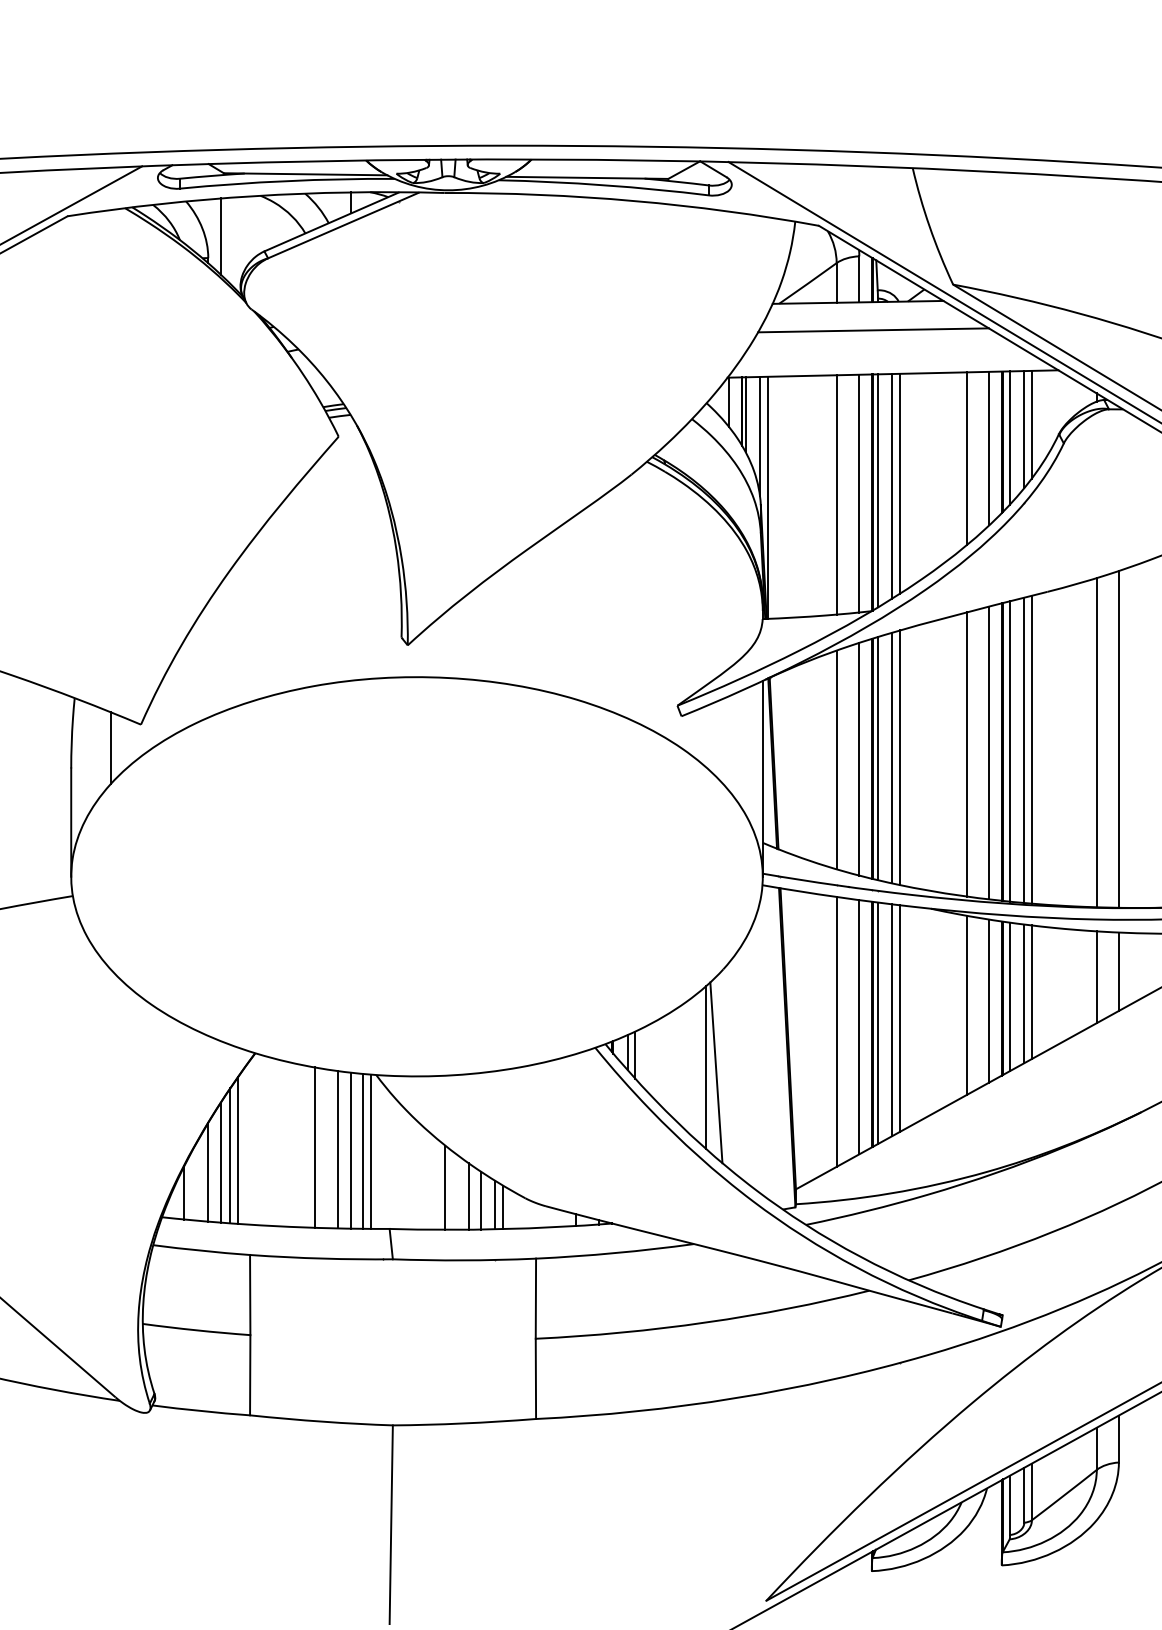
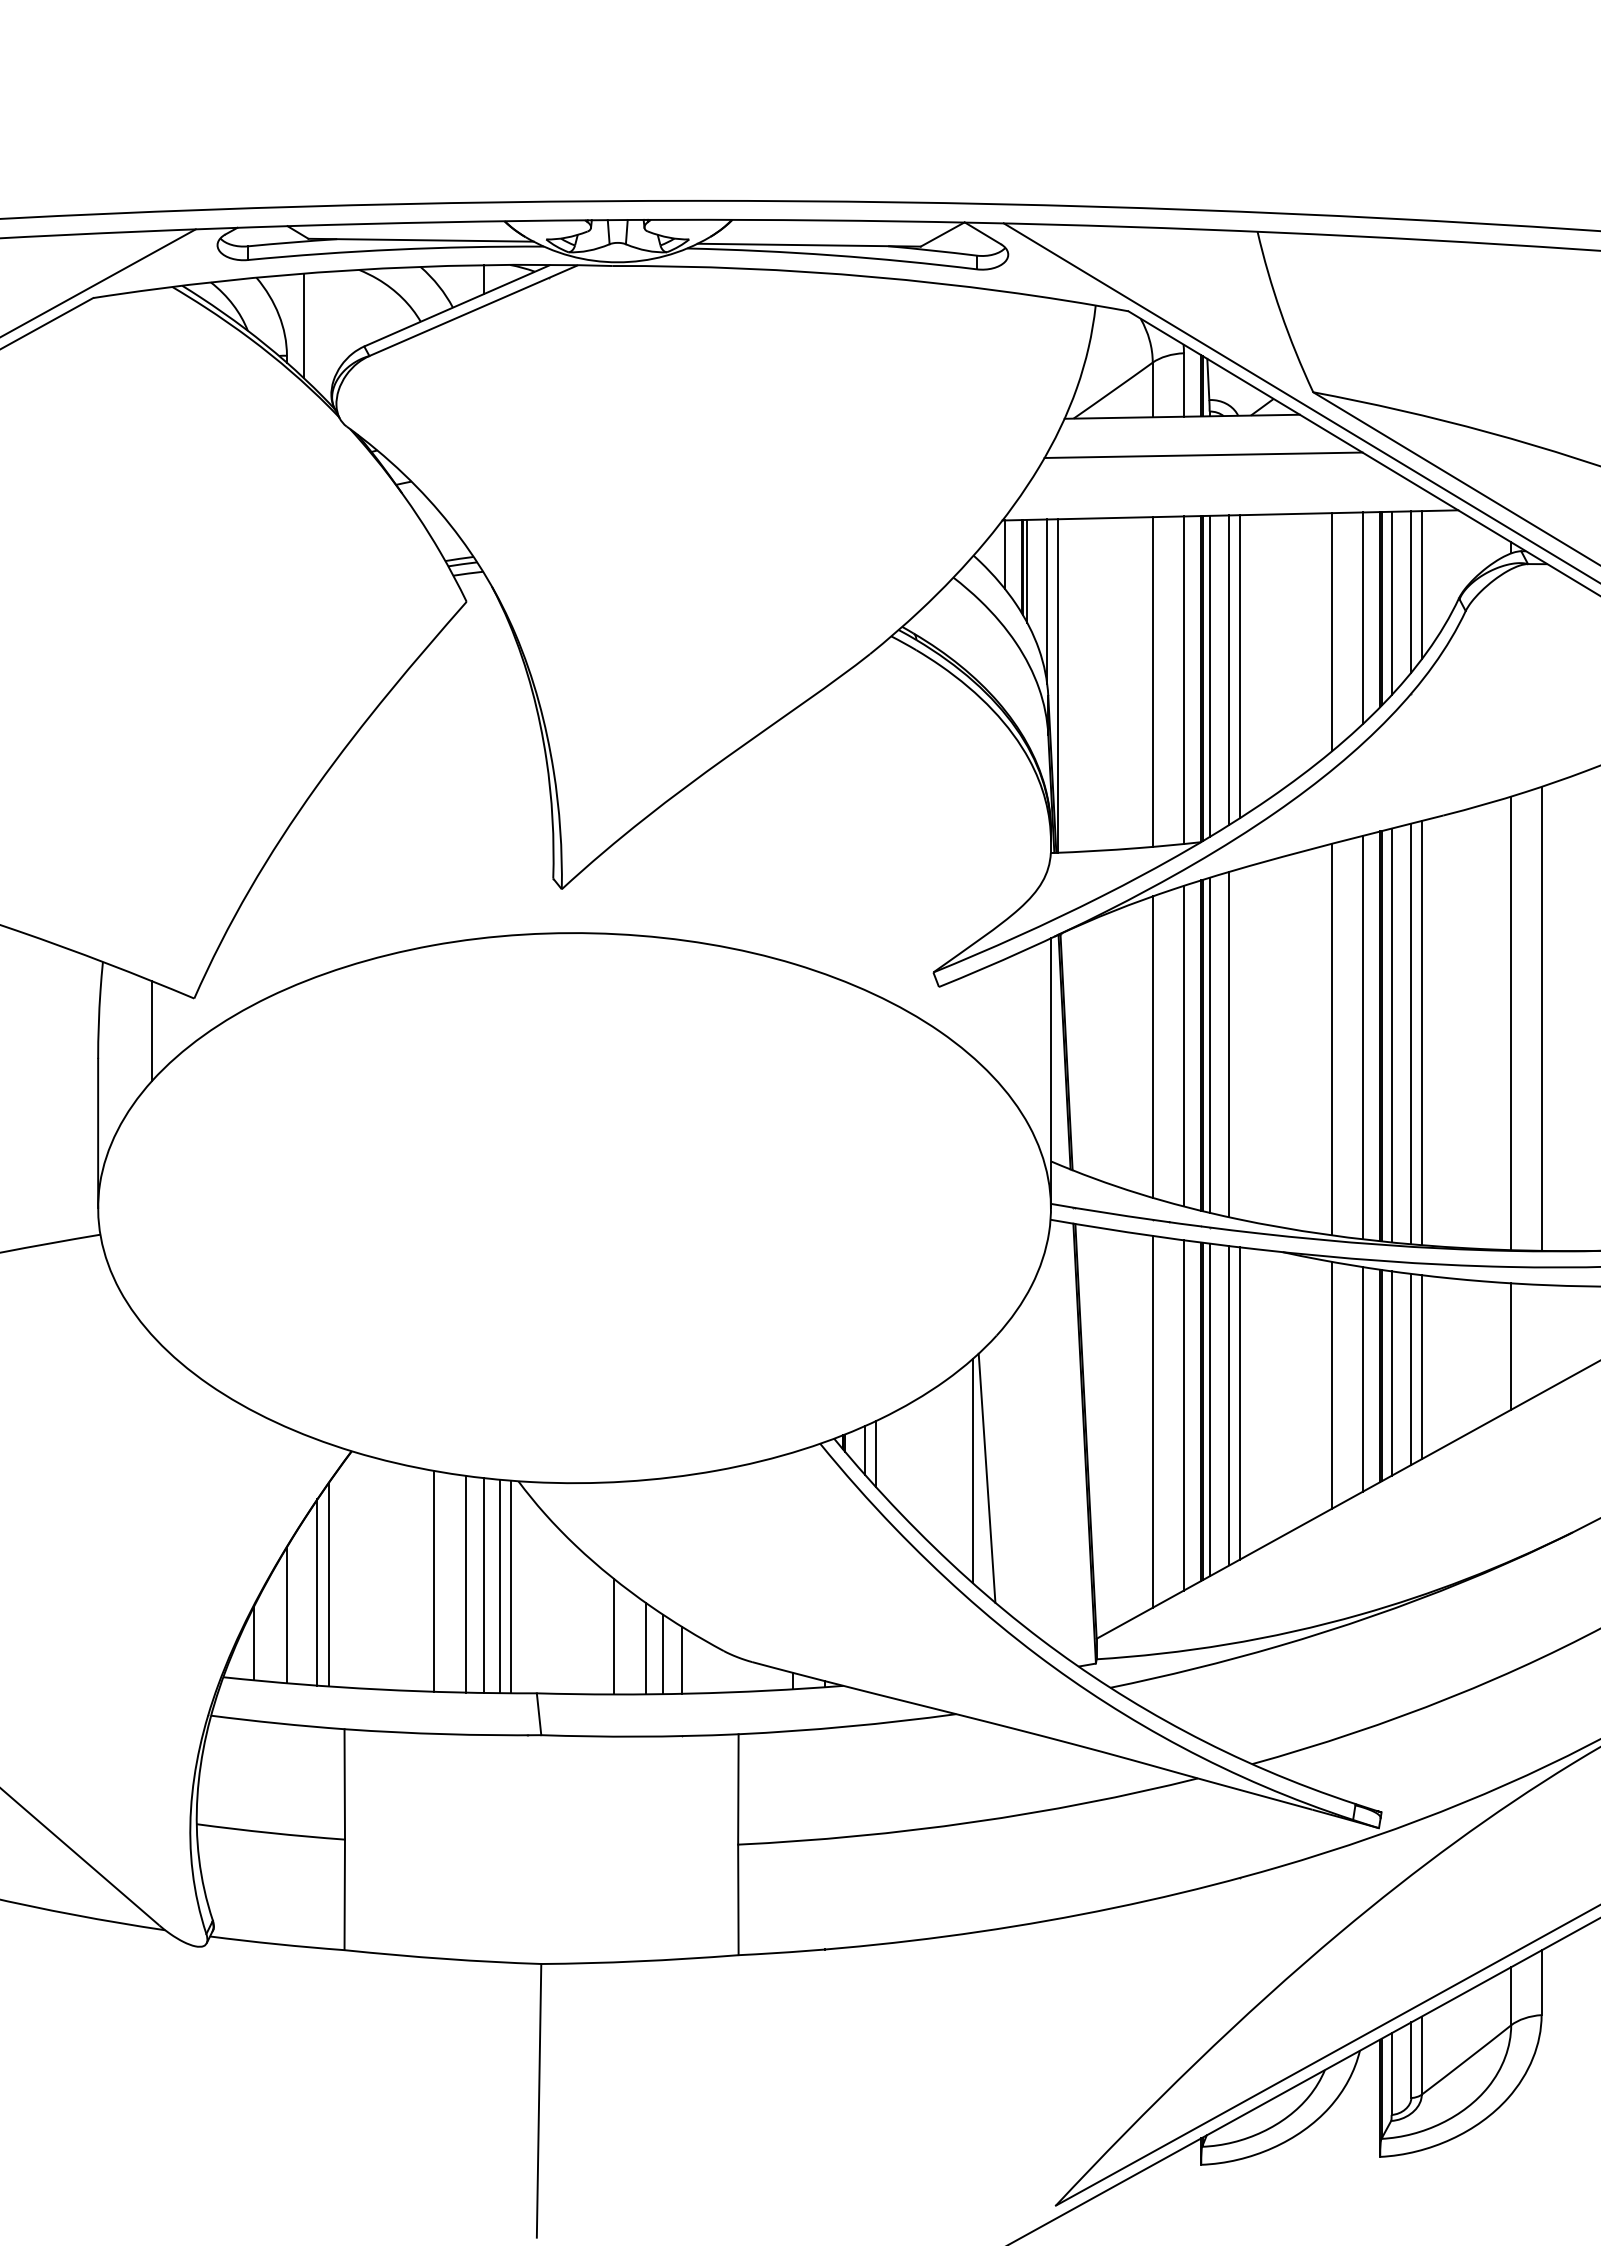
line: (899, 757) -> (1239, 1043), removed
line: (1118, 971) -> (1541, 1338), removed
line: (221, 1162) -> (304, 1601), removed
line: (503, 1207) -> (693, 1663), removed

